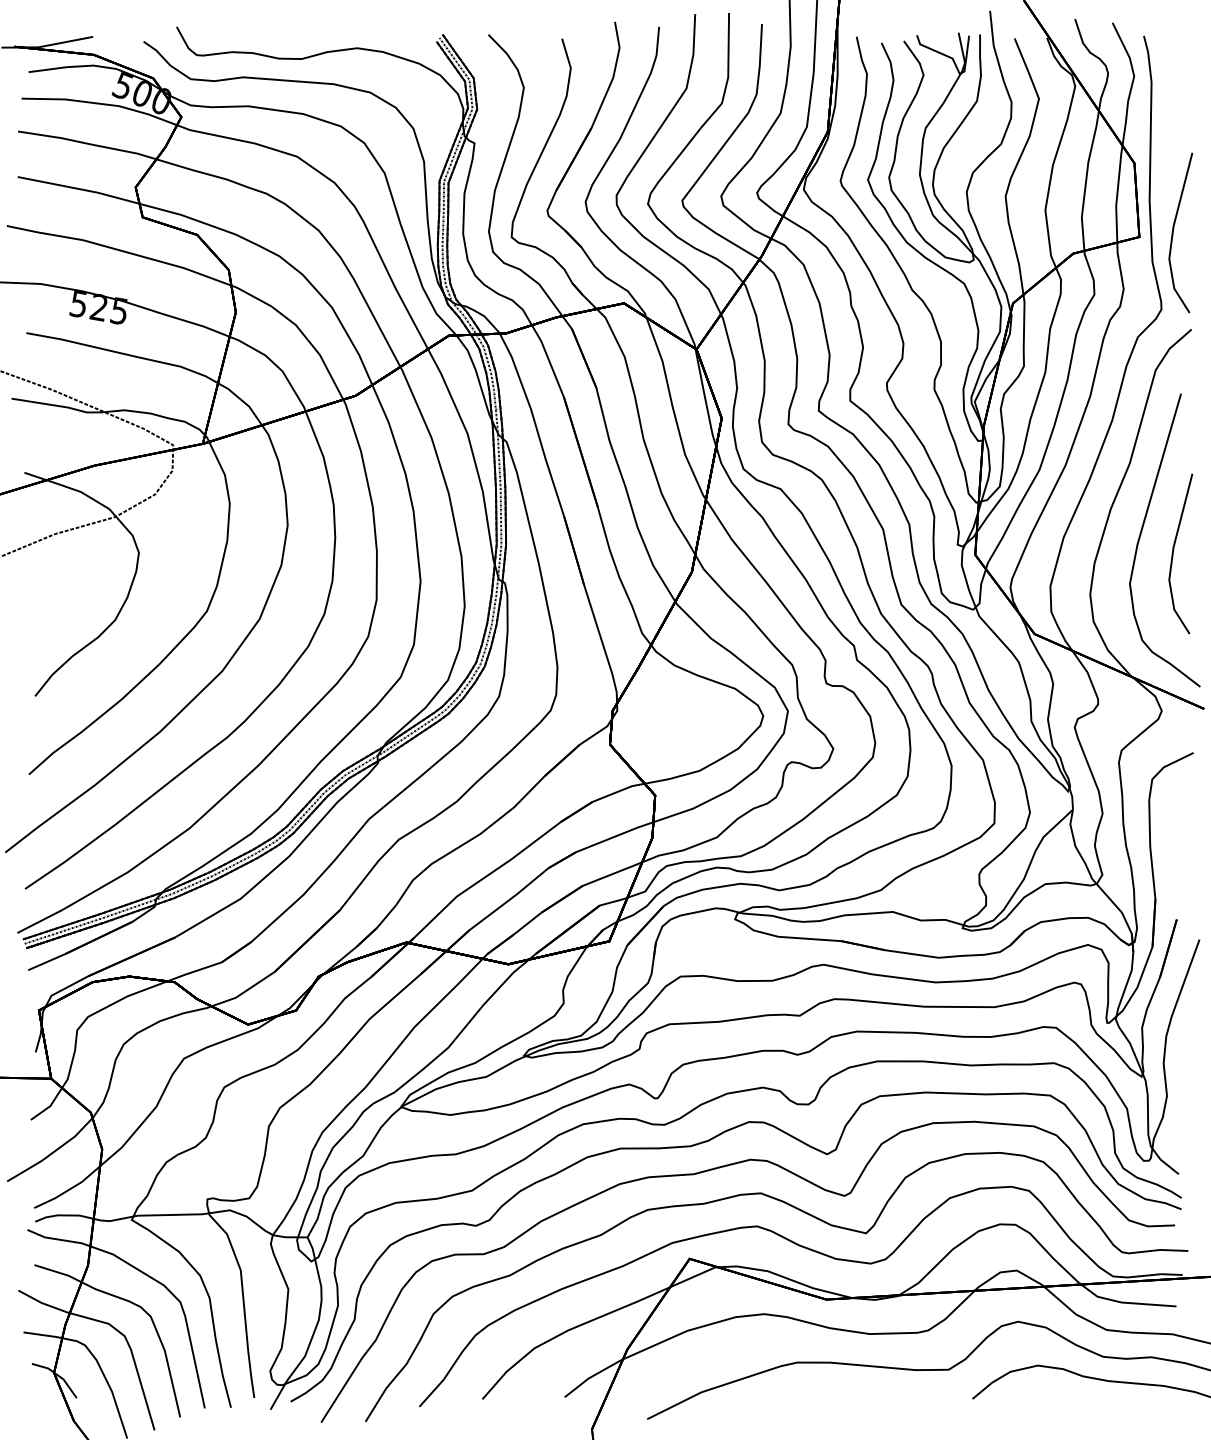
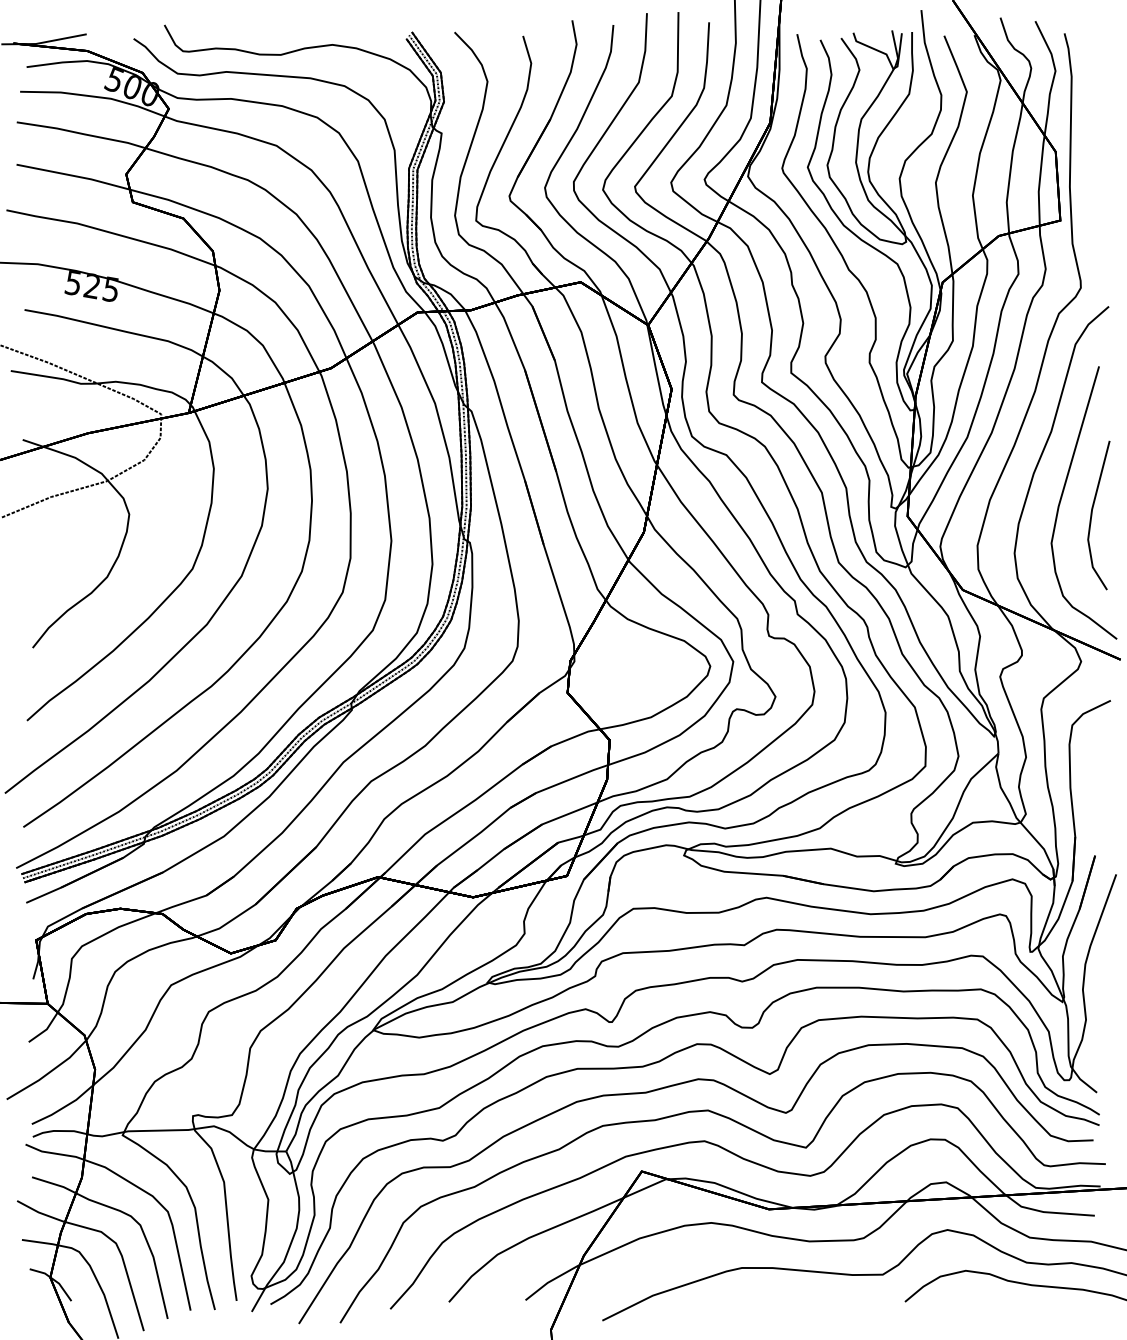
line: (1174, 229) -> (1093, 213), removed

